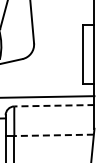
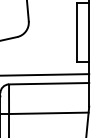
line: (53, 105) -> (48, 83), dashed -> solid
line: (54, 135) -> (49, 113), dashed -> solid

